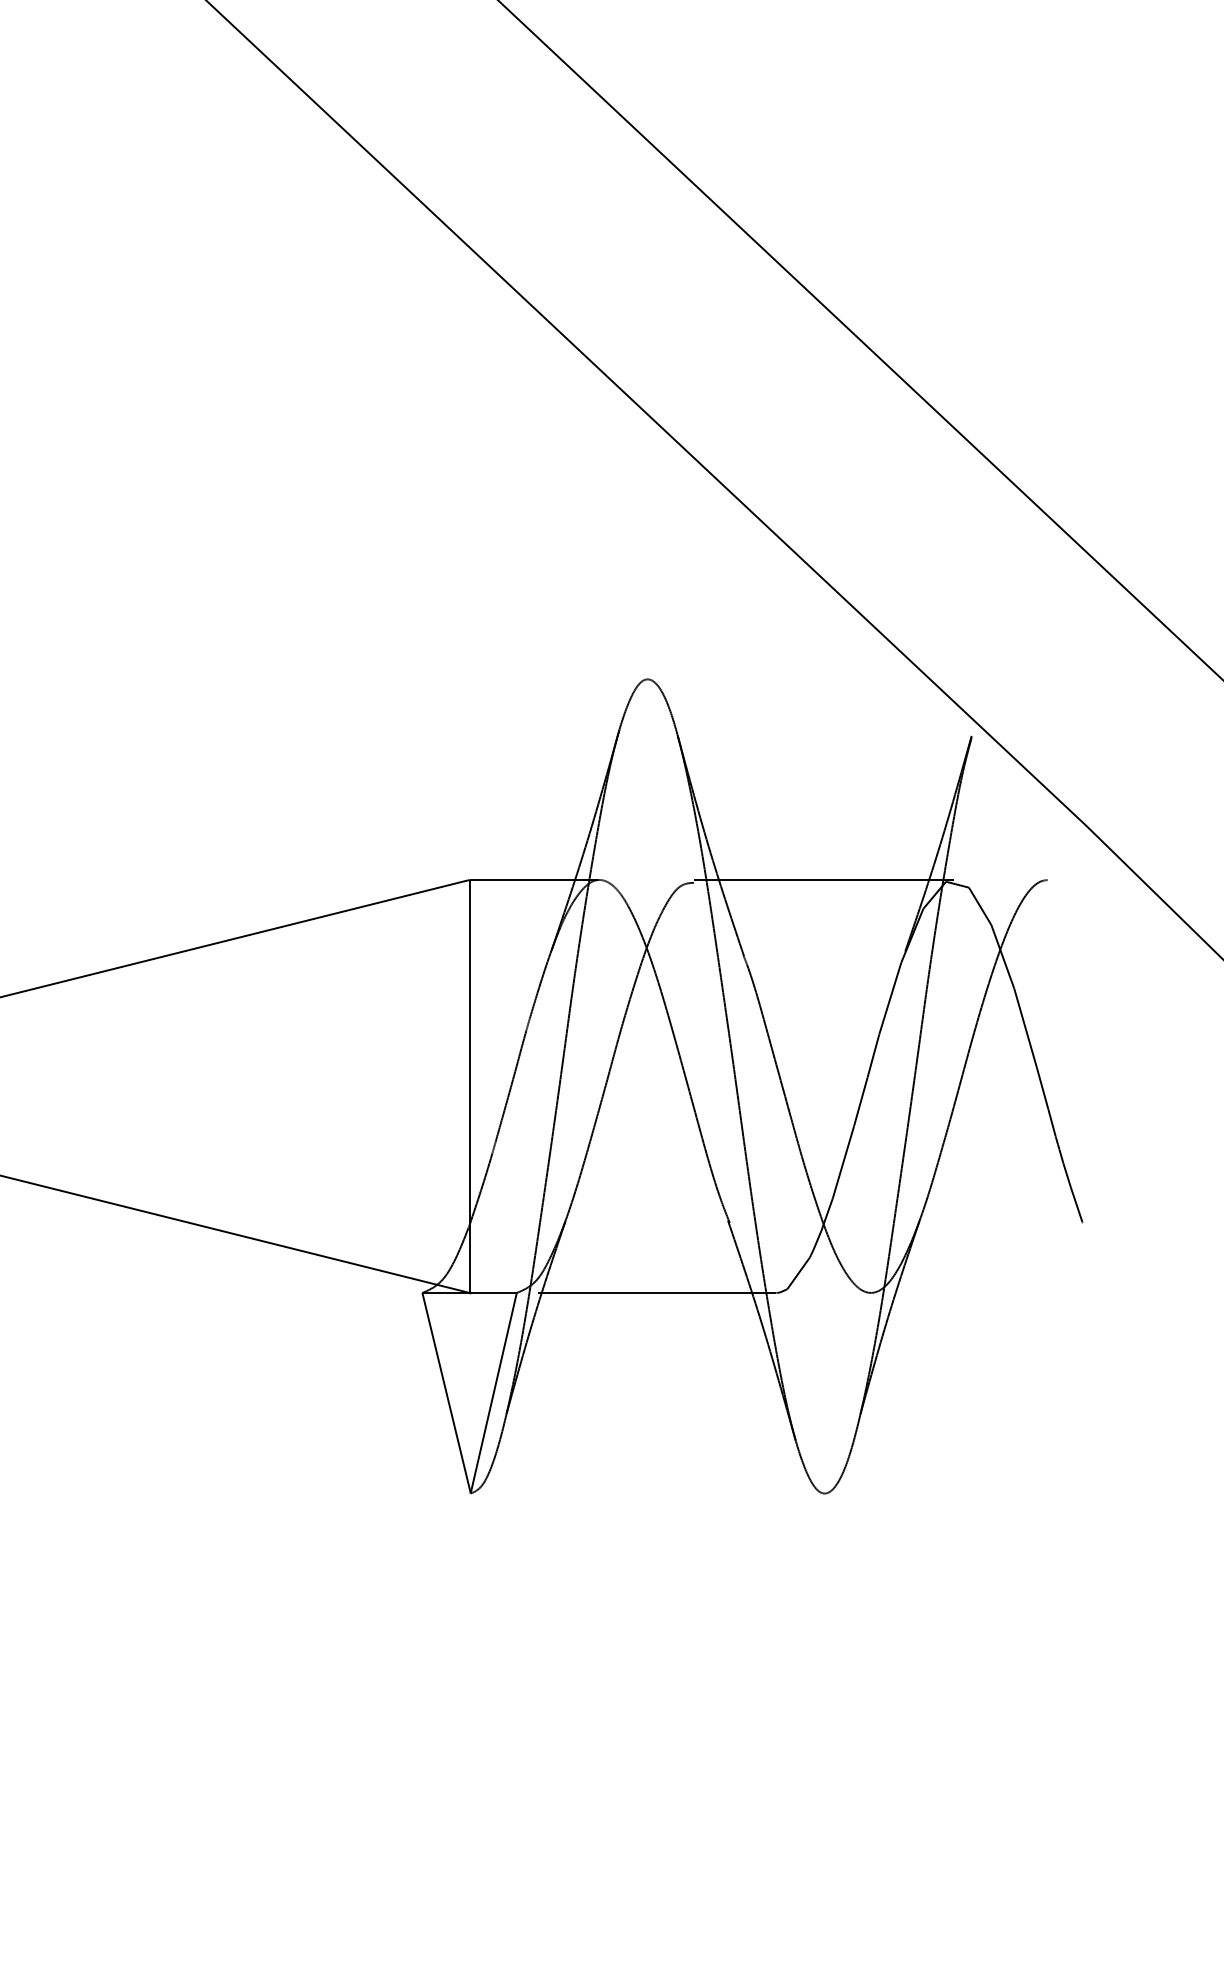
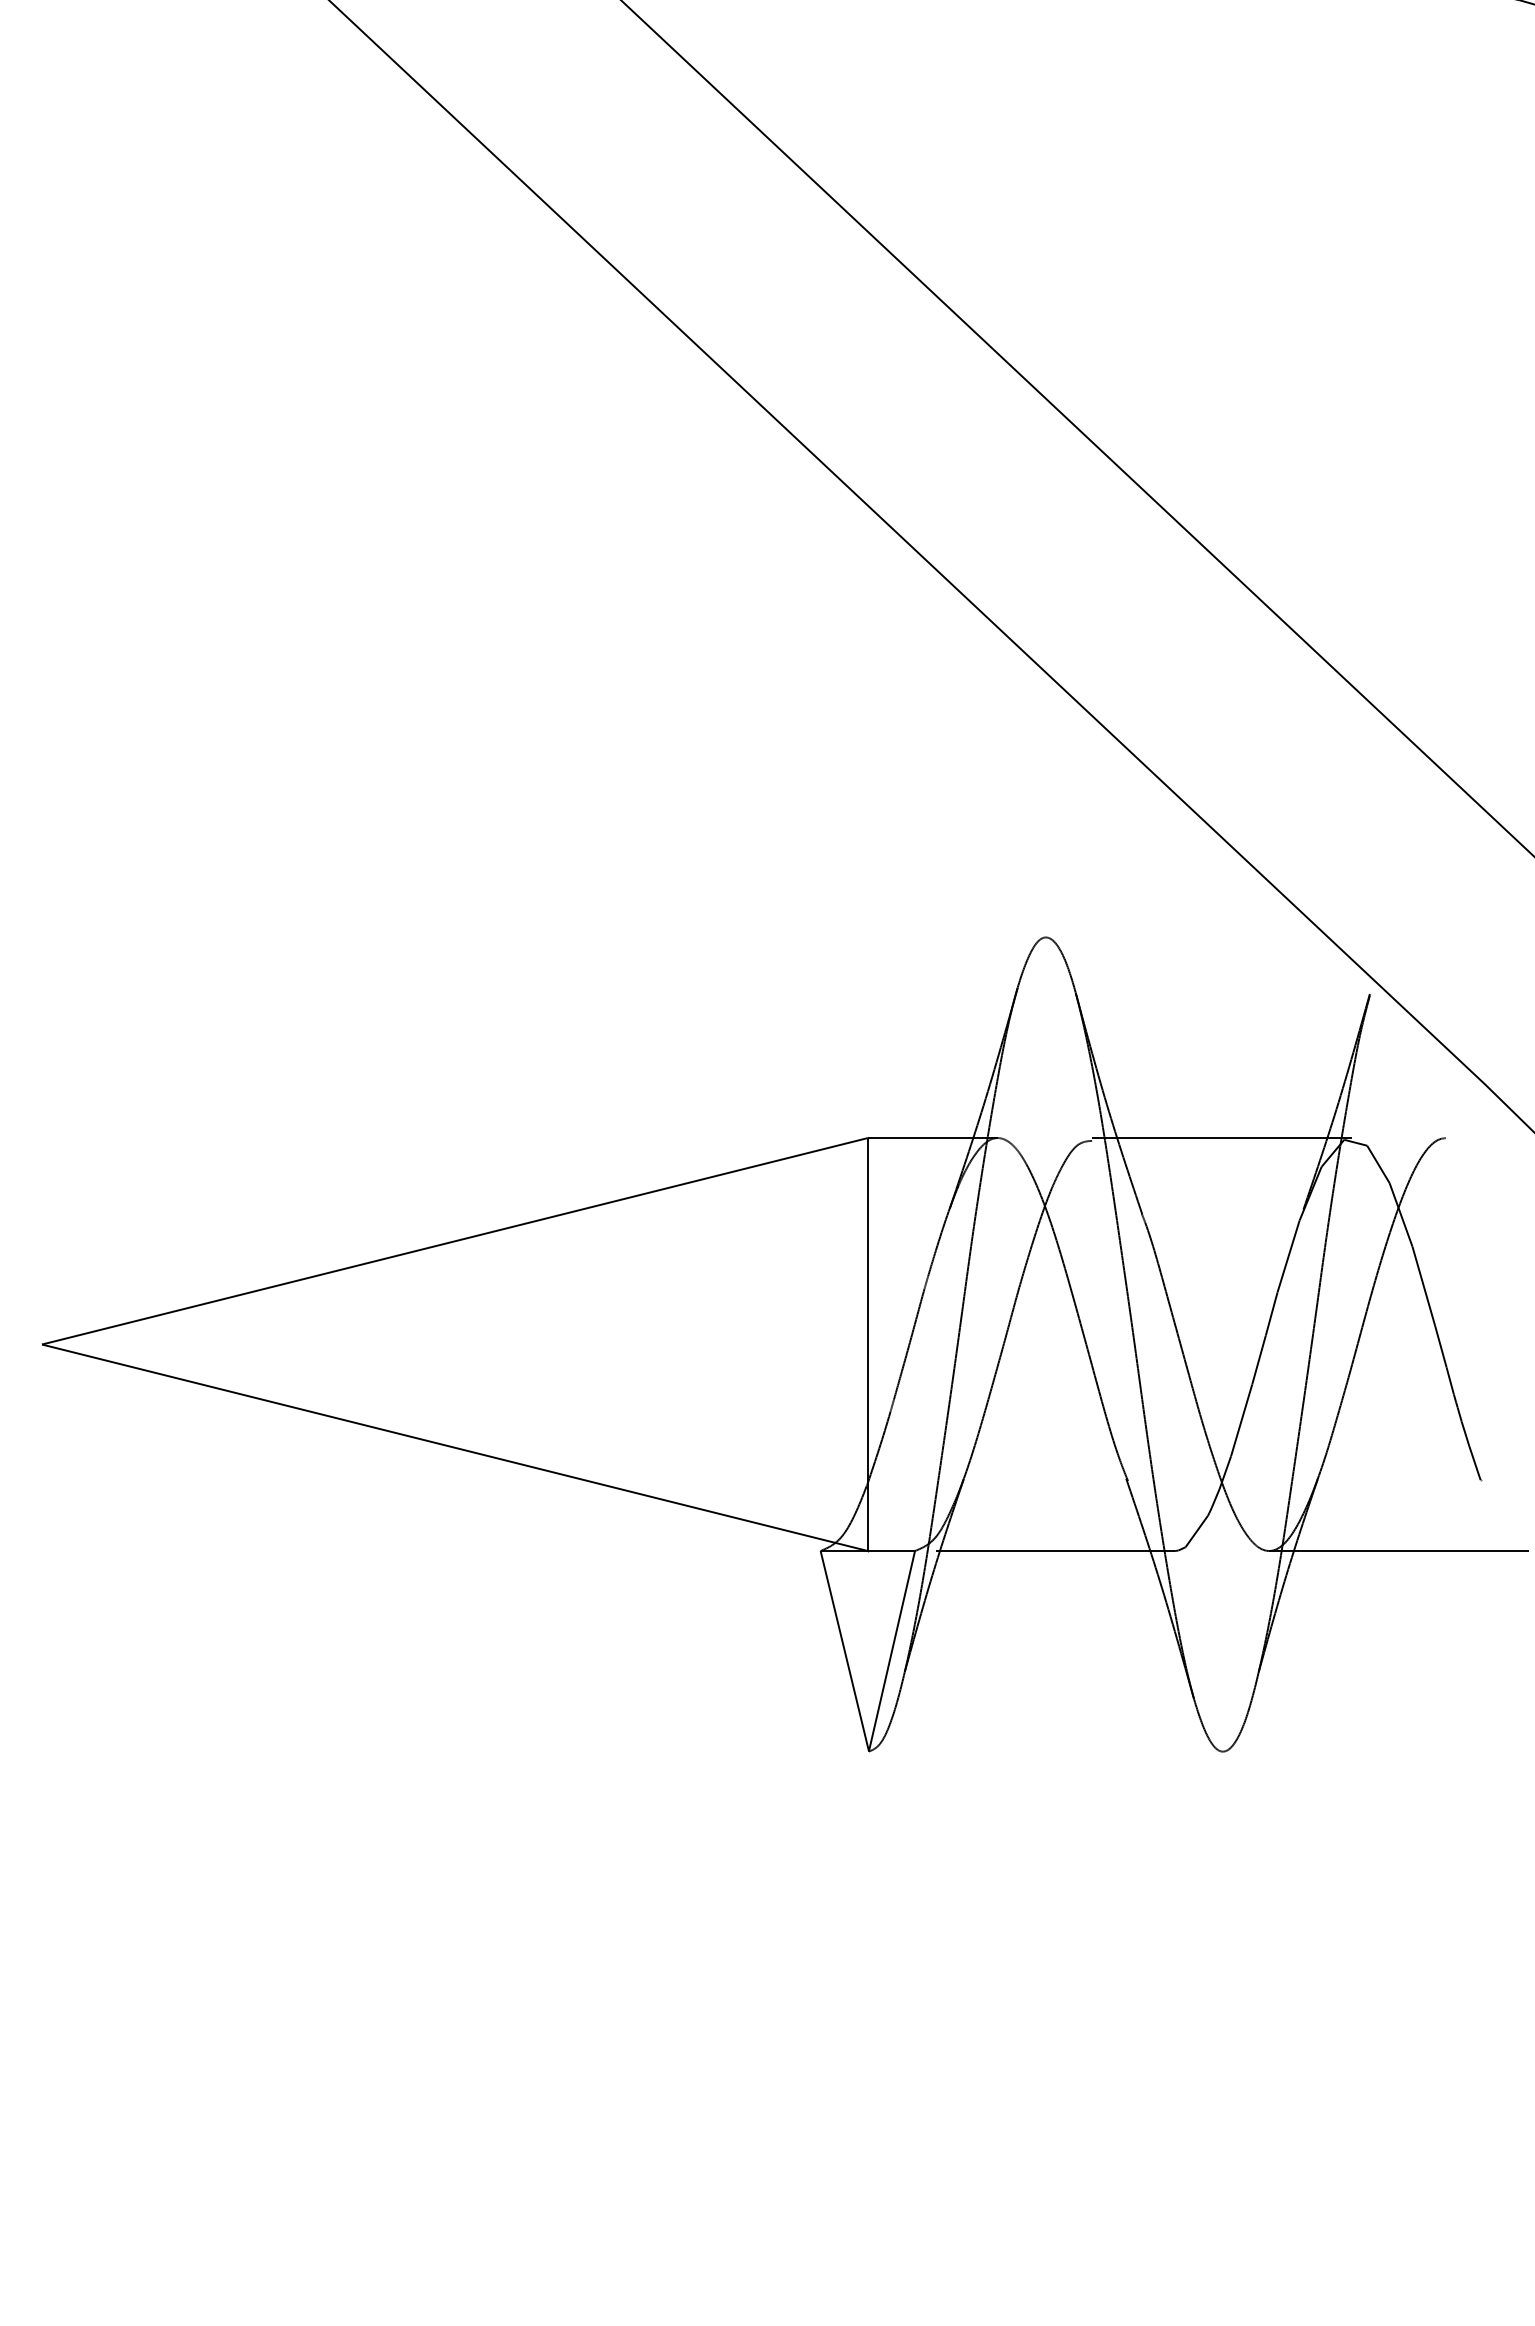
line: (1000, 1293) -> (1398, 1551), added

